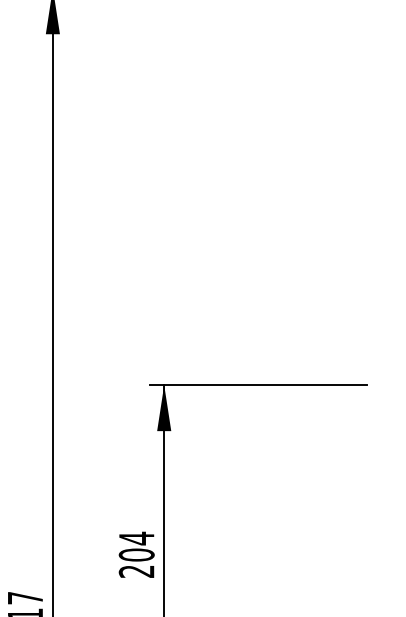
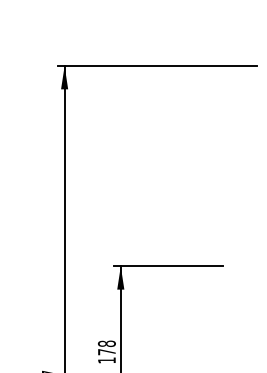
text: (135, 553) -> (106, 351), 204 -> 178

